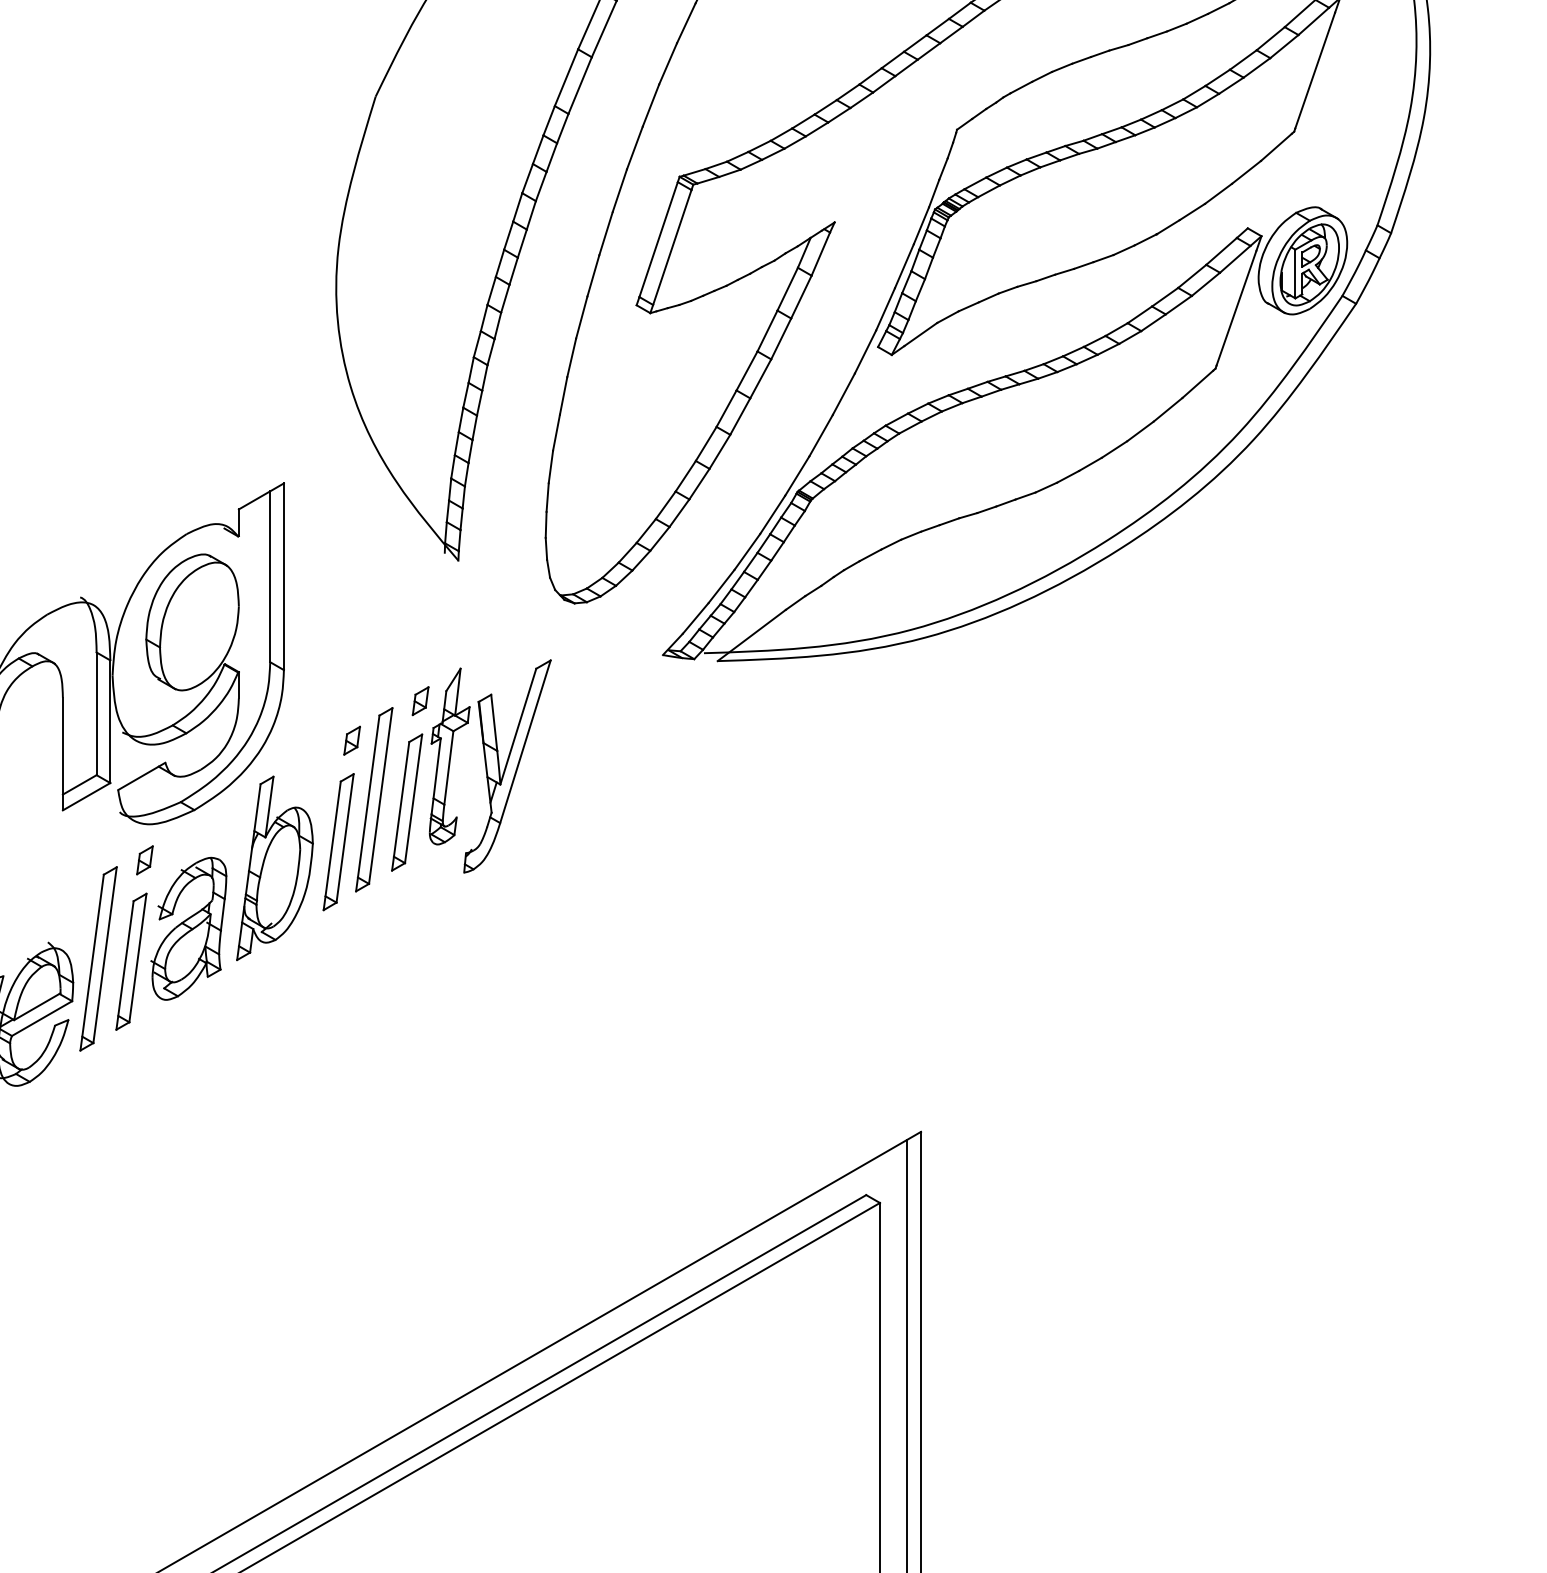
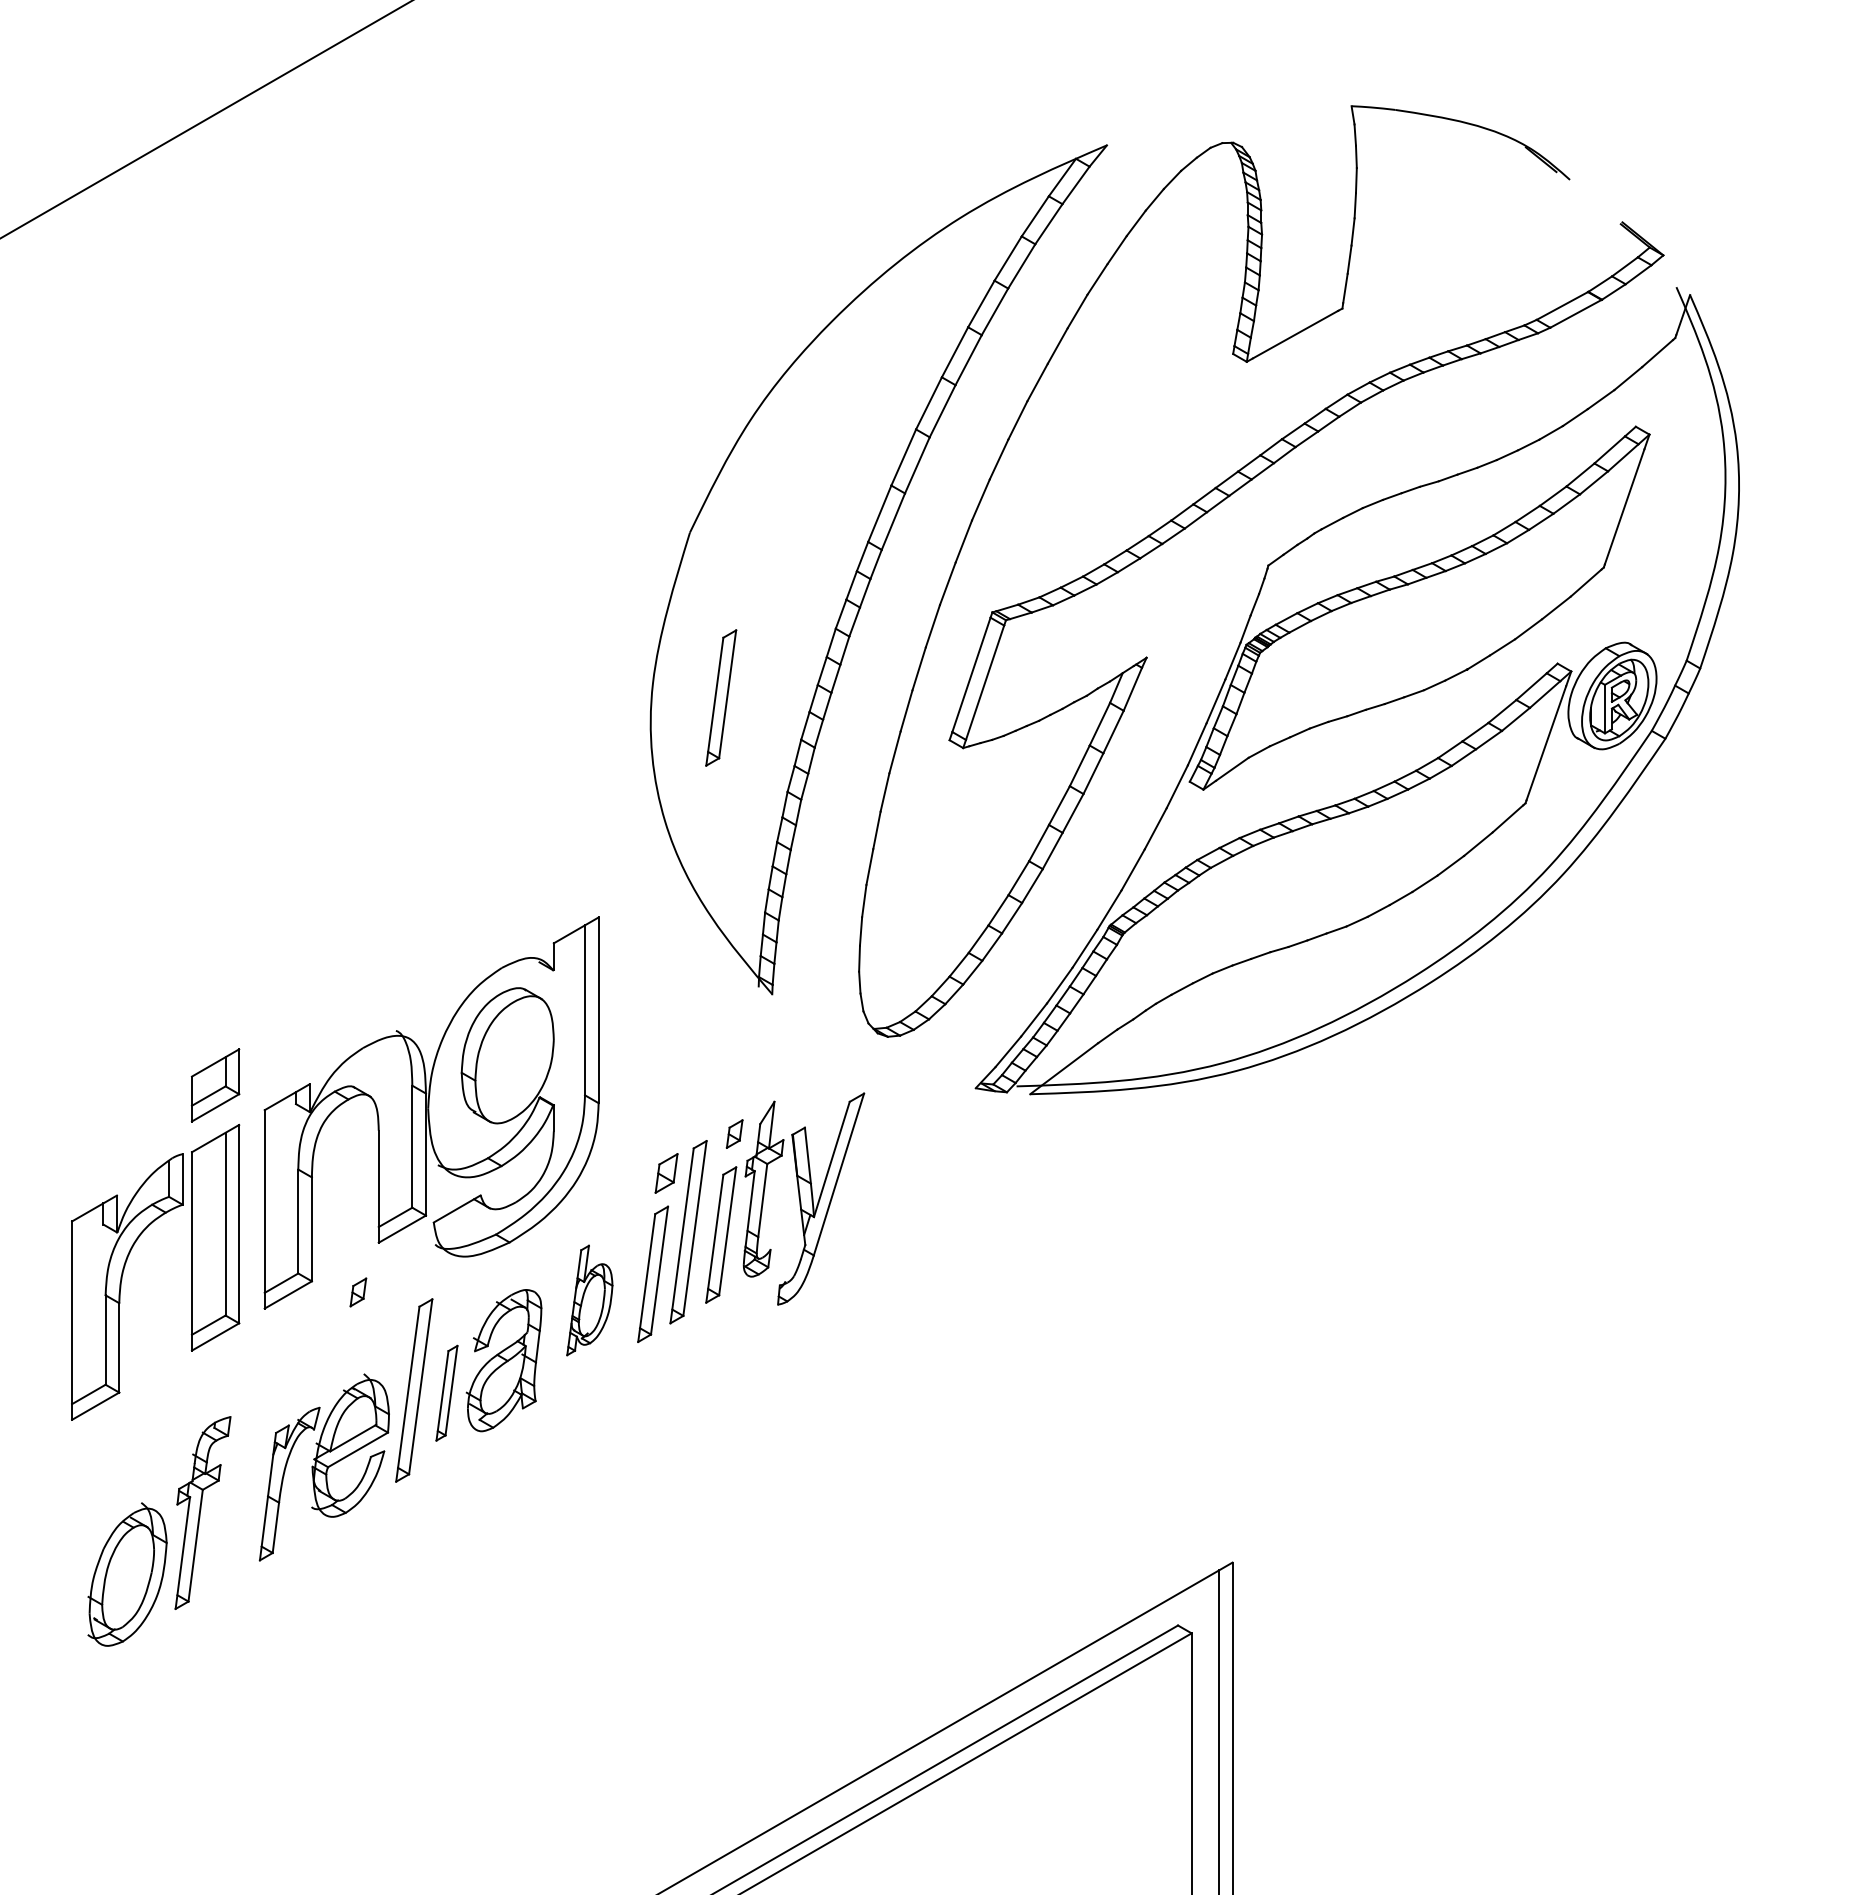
part: (407, 262) -> (721, 697), added
part: (352, 740) -> (666, 1173), size x1.4
part: (145, 860) -> (358, 1292), moved
part: (274, 868) -> (589, 1300), size x0.6
part: (130, 960) -> (446, 1392), size x0.7

